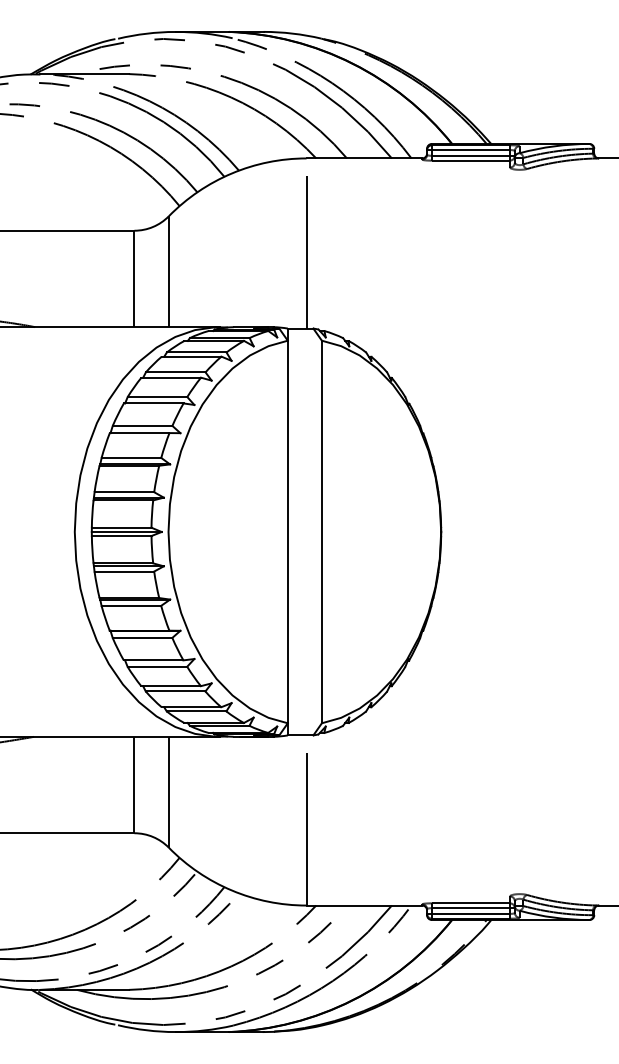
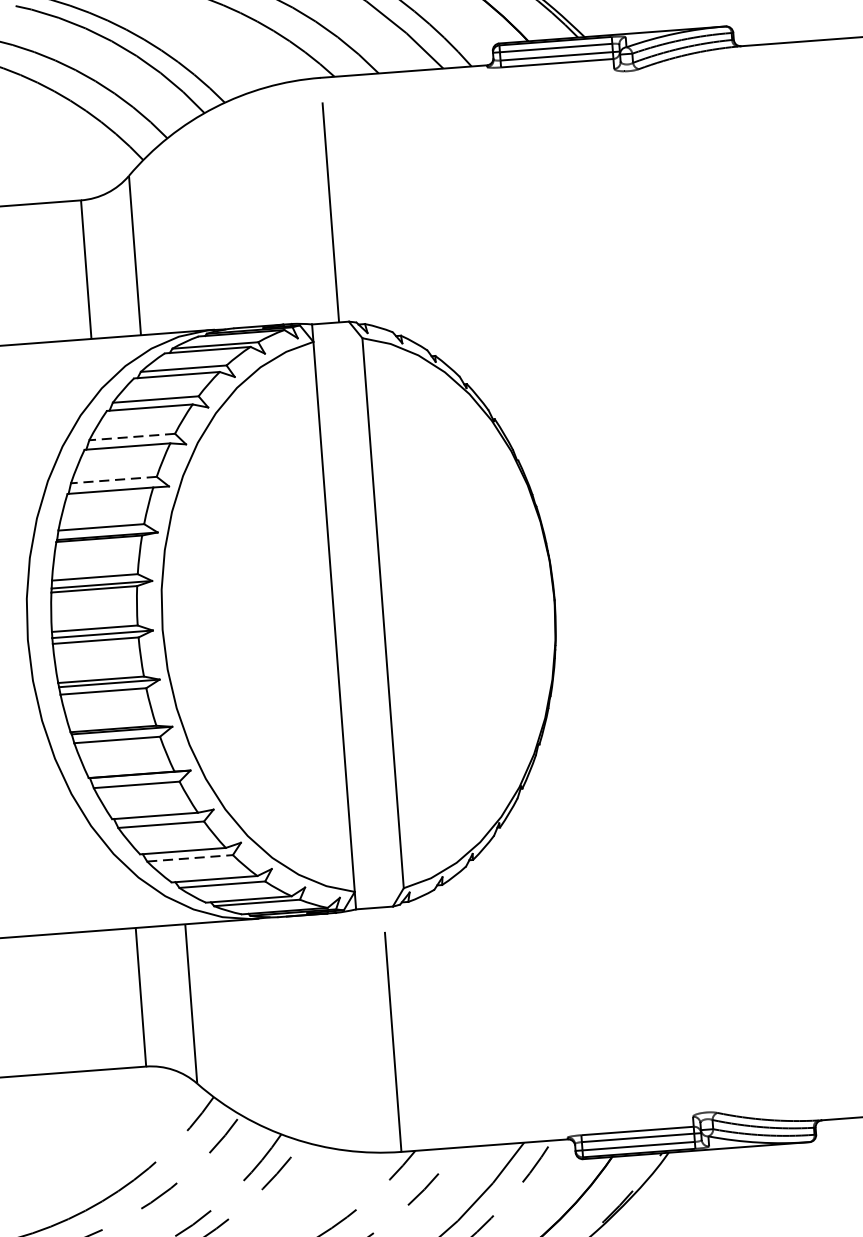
line: (157, 397) -> (132, 437), solid -> dashed
line: (142, 425) -> (113, 479), solid -> dashed
line: (175, 691) -> (189, 858), solid -> dashed

